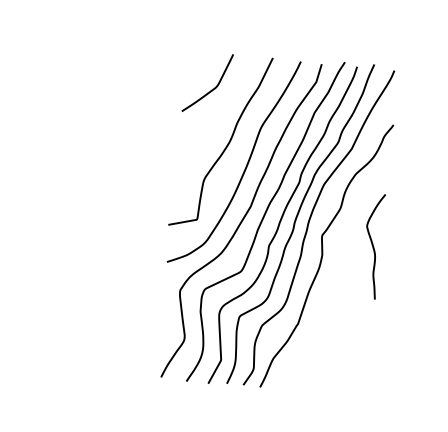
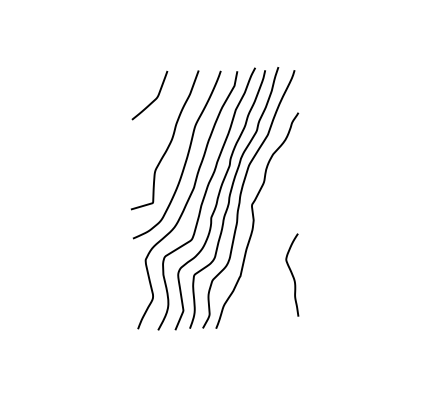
curve: (373, 245) -> (292, 274), moved

